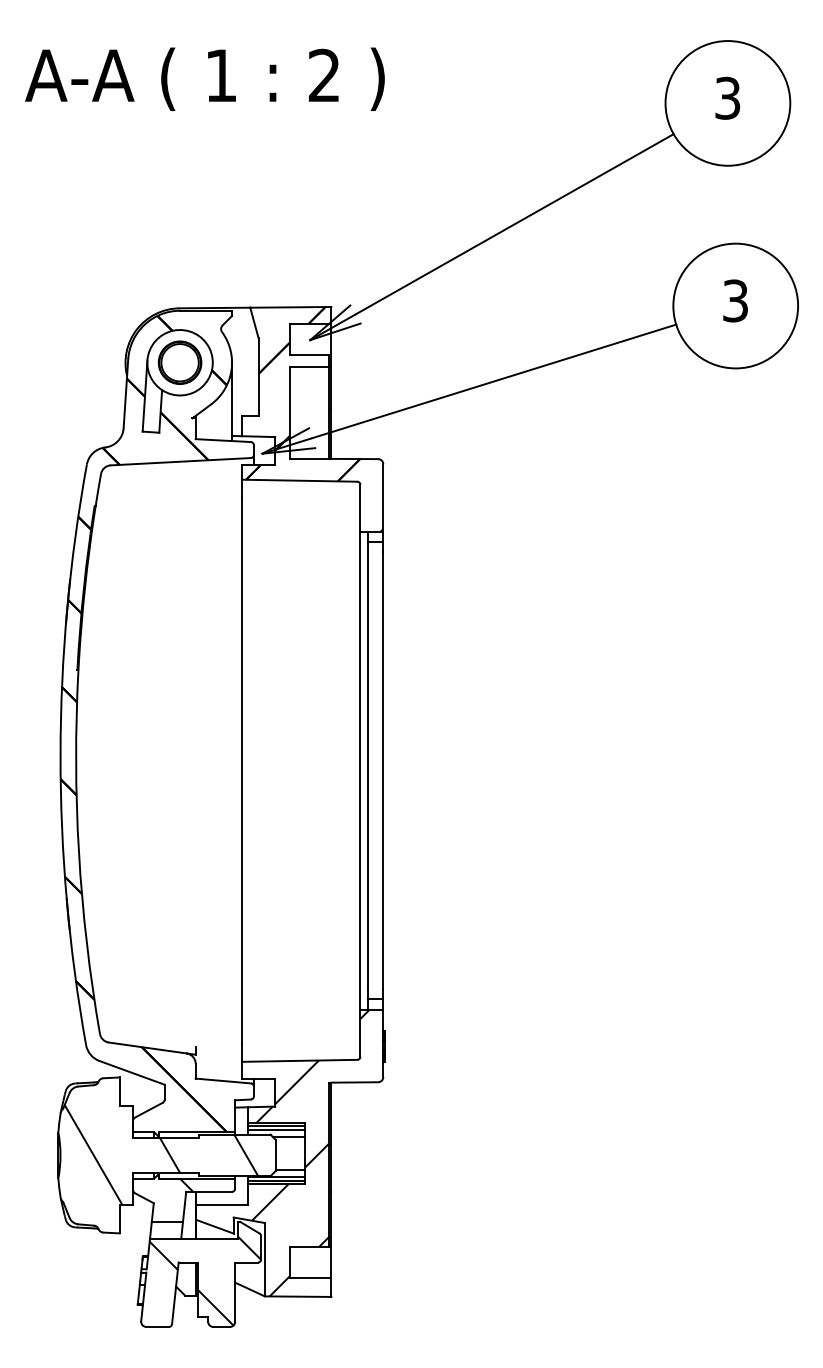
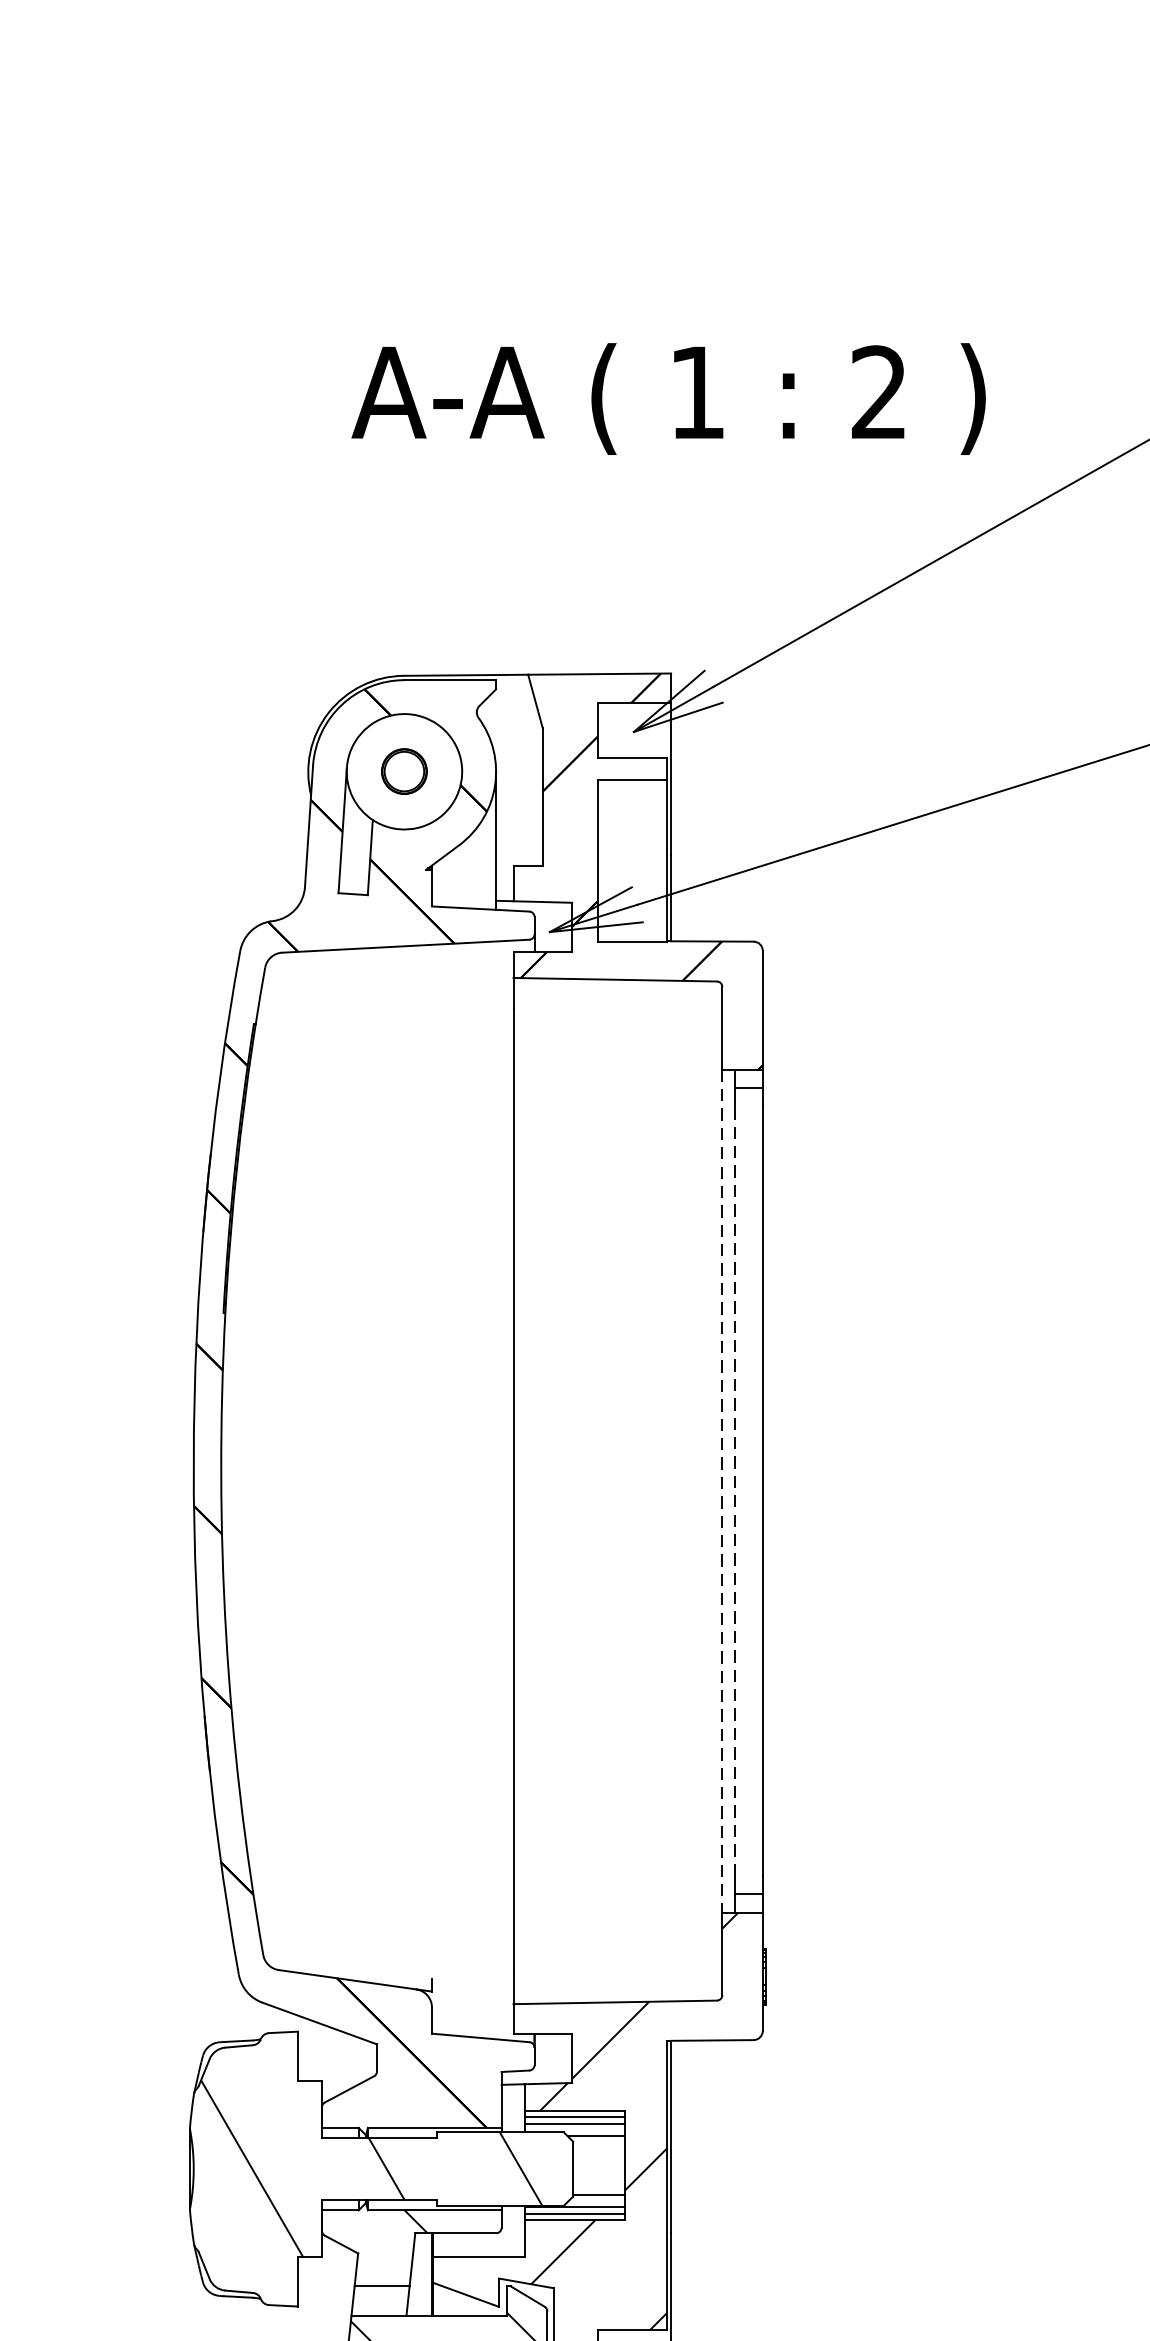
text: (204, 78) -> (667, 397), moved
part: (179, 362) -> (403, 771), size x0.6
line: (367, 770) -> (734, 1490), solid -> dashed
line: (360, 771) -> (722, 1492), solid -> dashed

